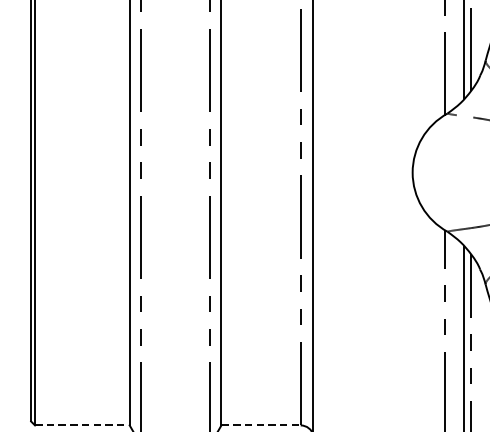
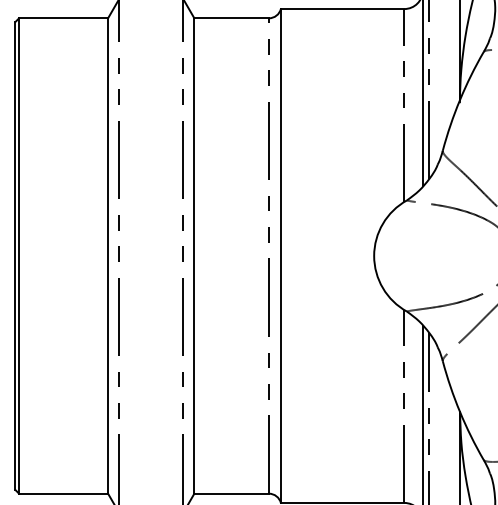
line: (83, 425) -> (64, 493), dashed -> solid
line: (261, 425) -> (232, 493), dashed -> solid

